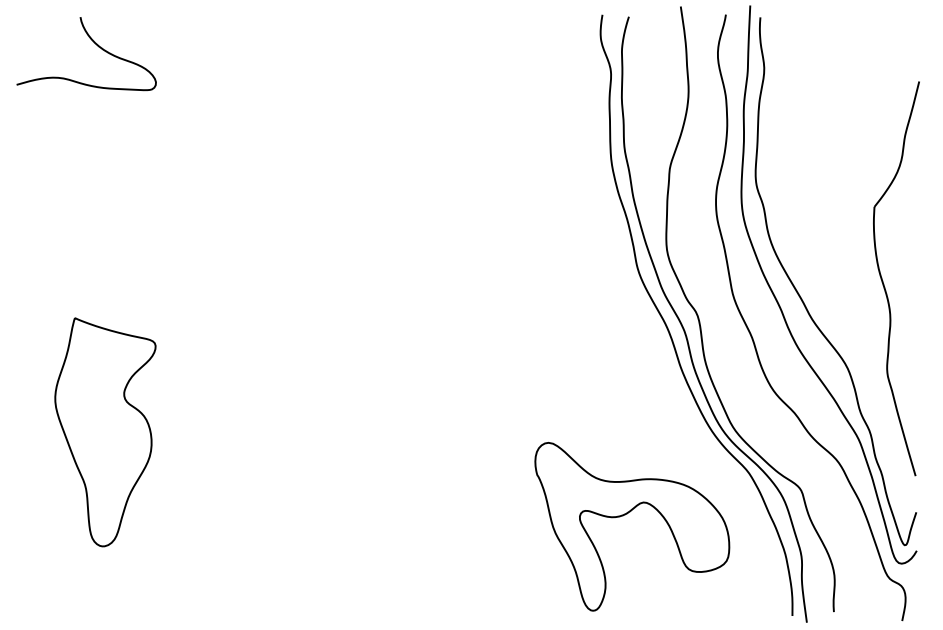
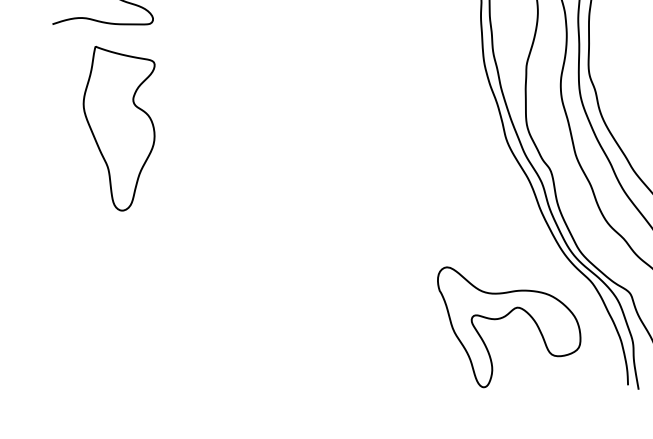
part: (105, 432) -> (120, 128), moved

